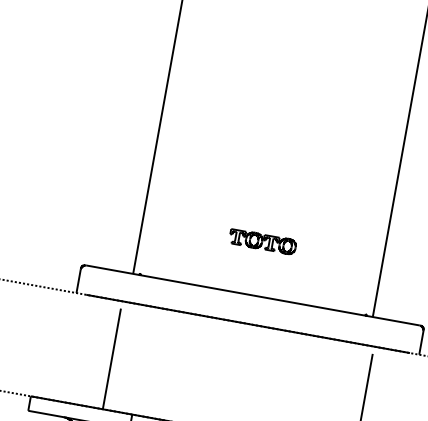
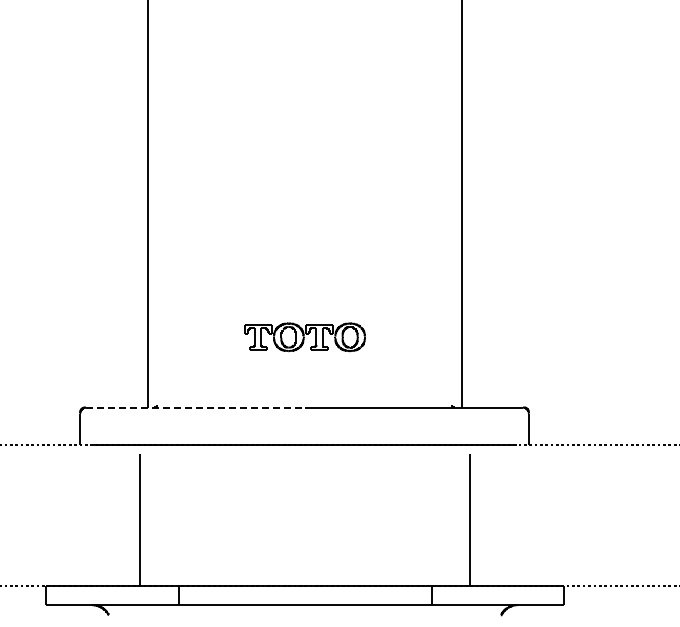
part: (262, 242) -> (304, 337), size x1.4
line: (169, 280) -> (195, 407), solid -> dashed

